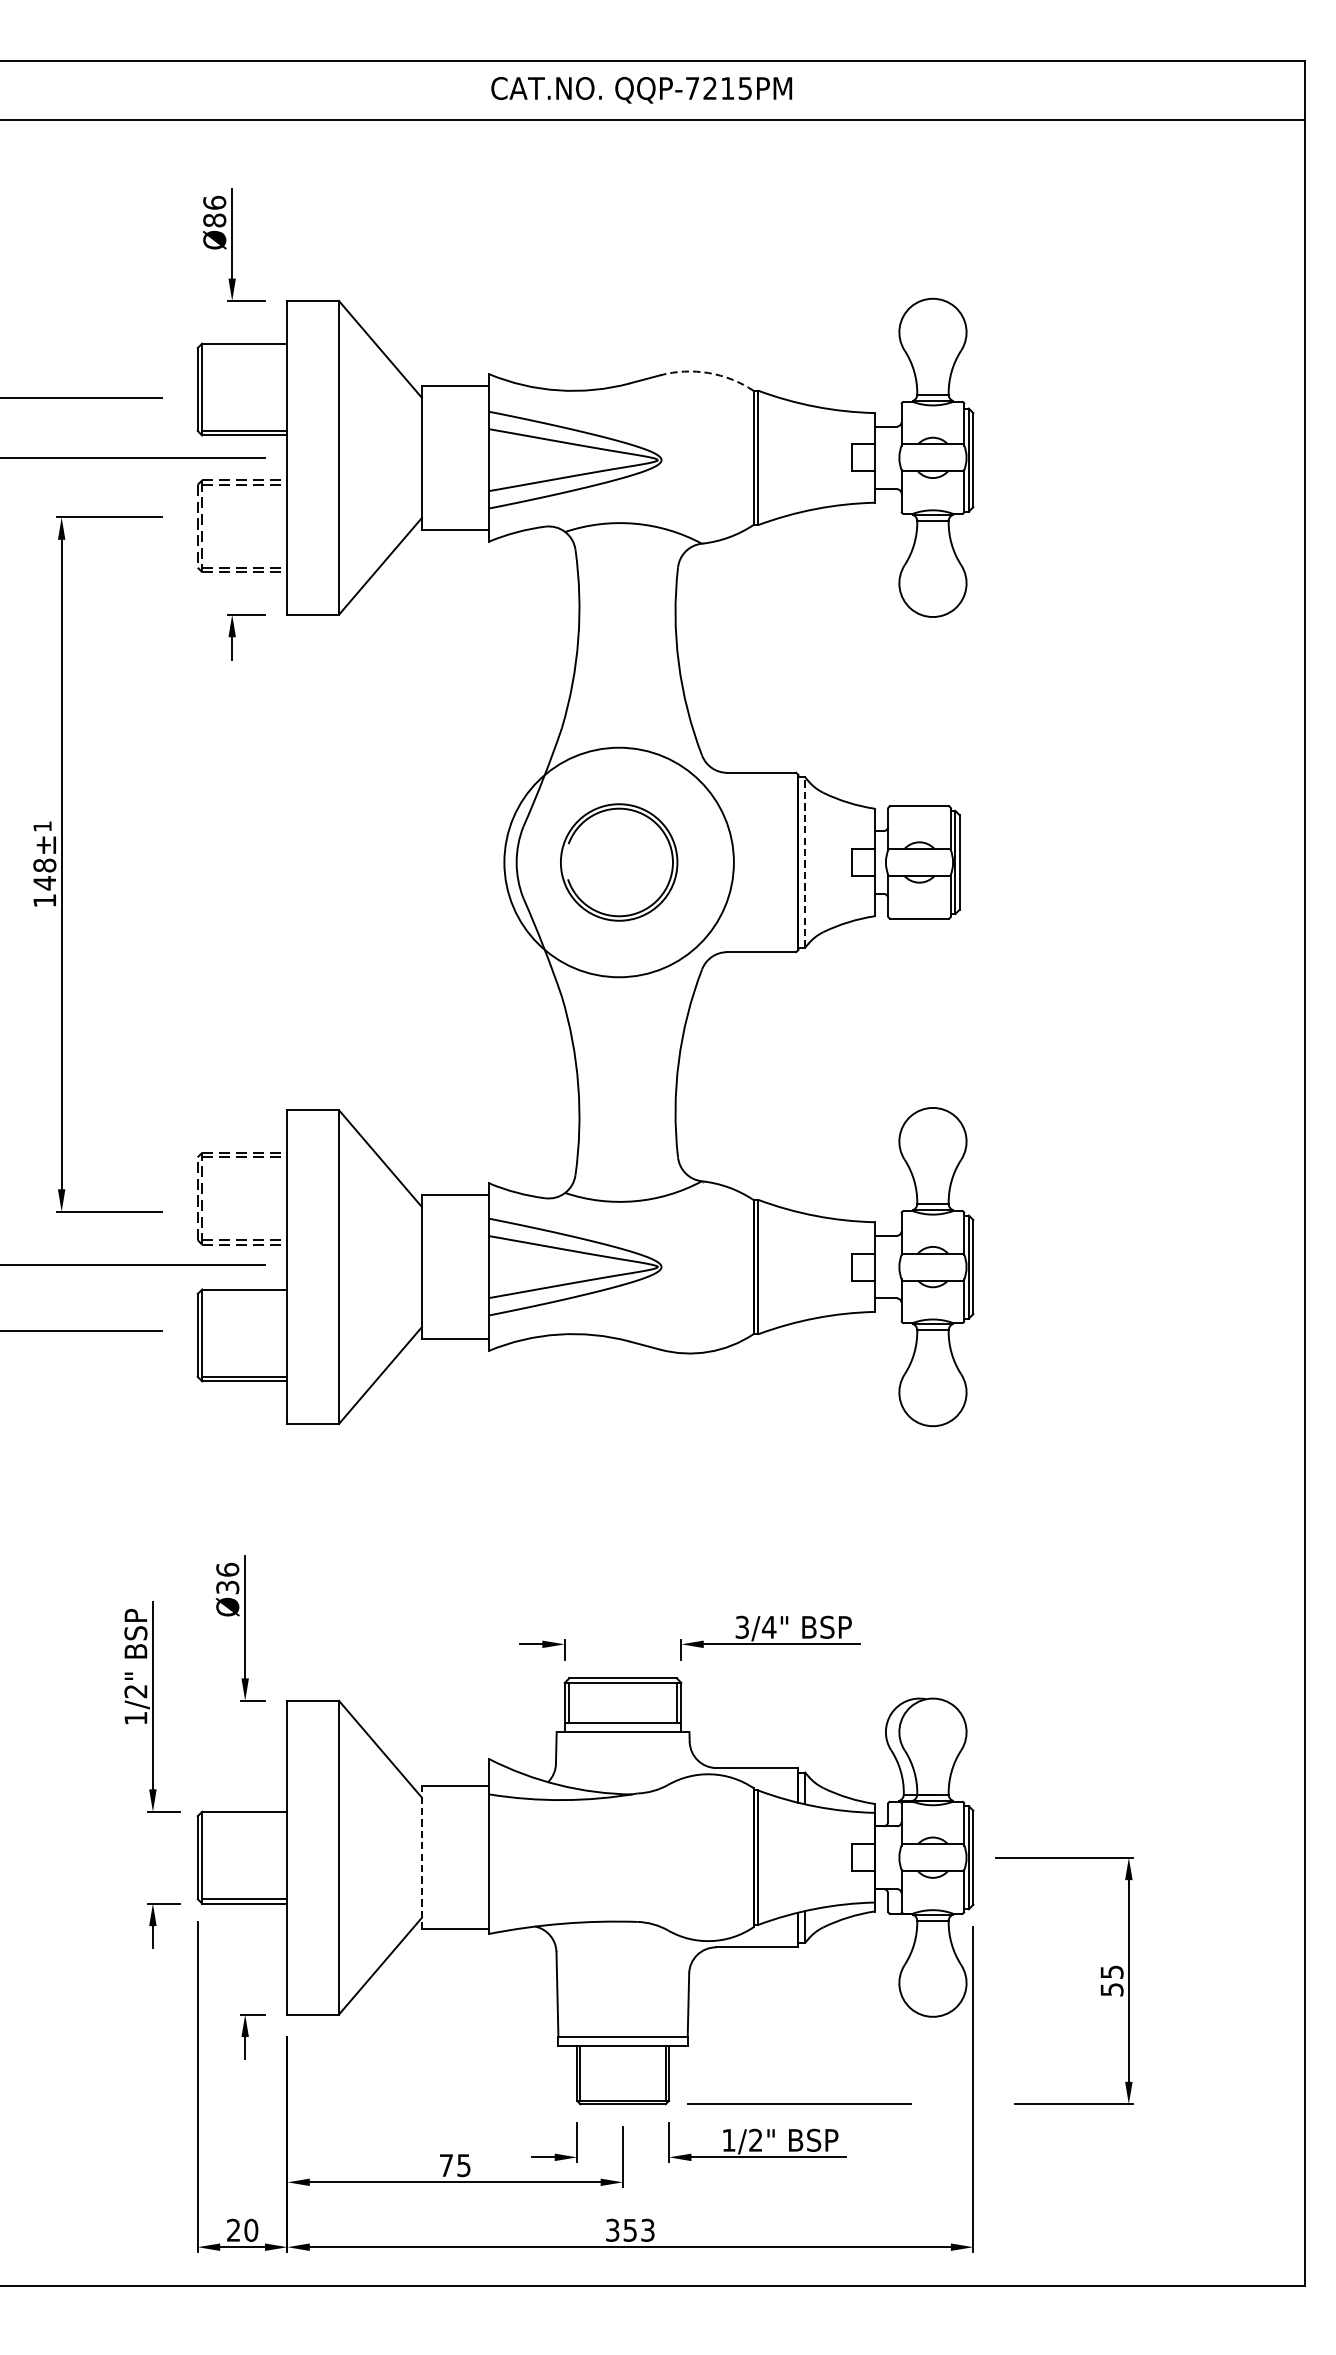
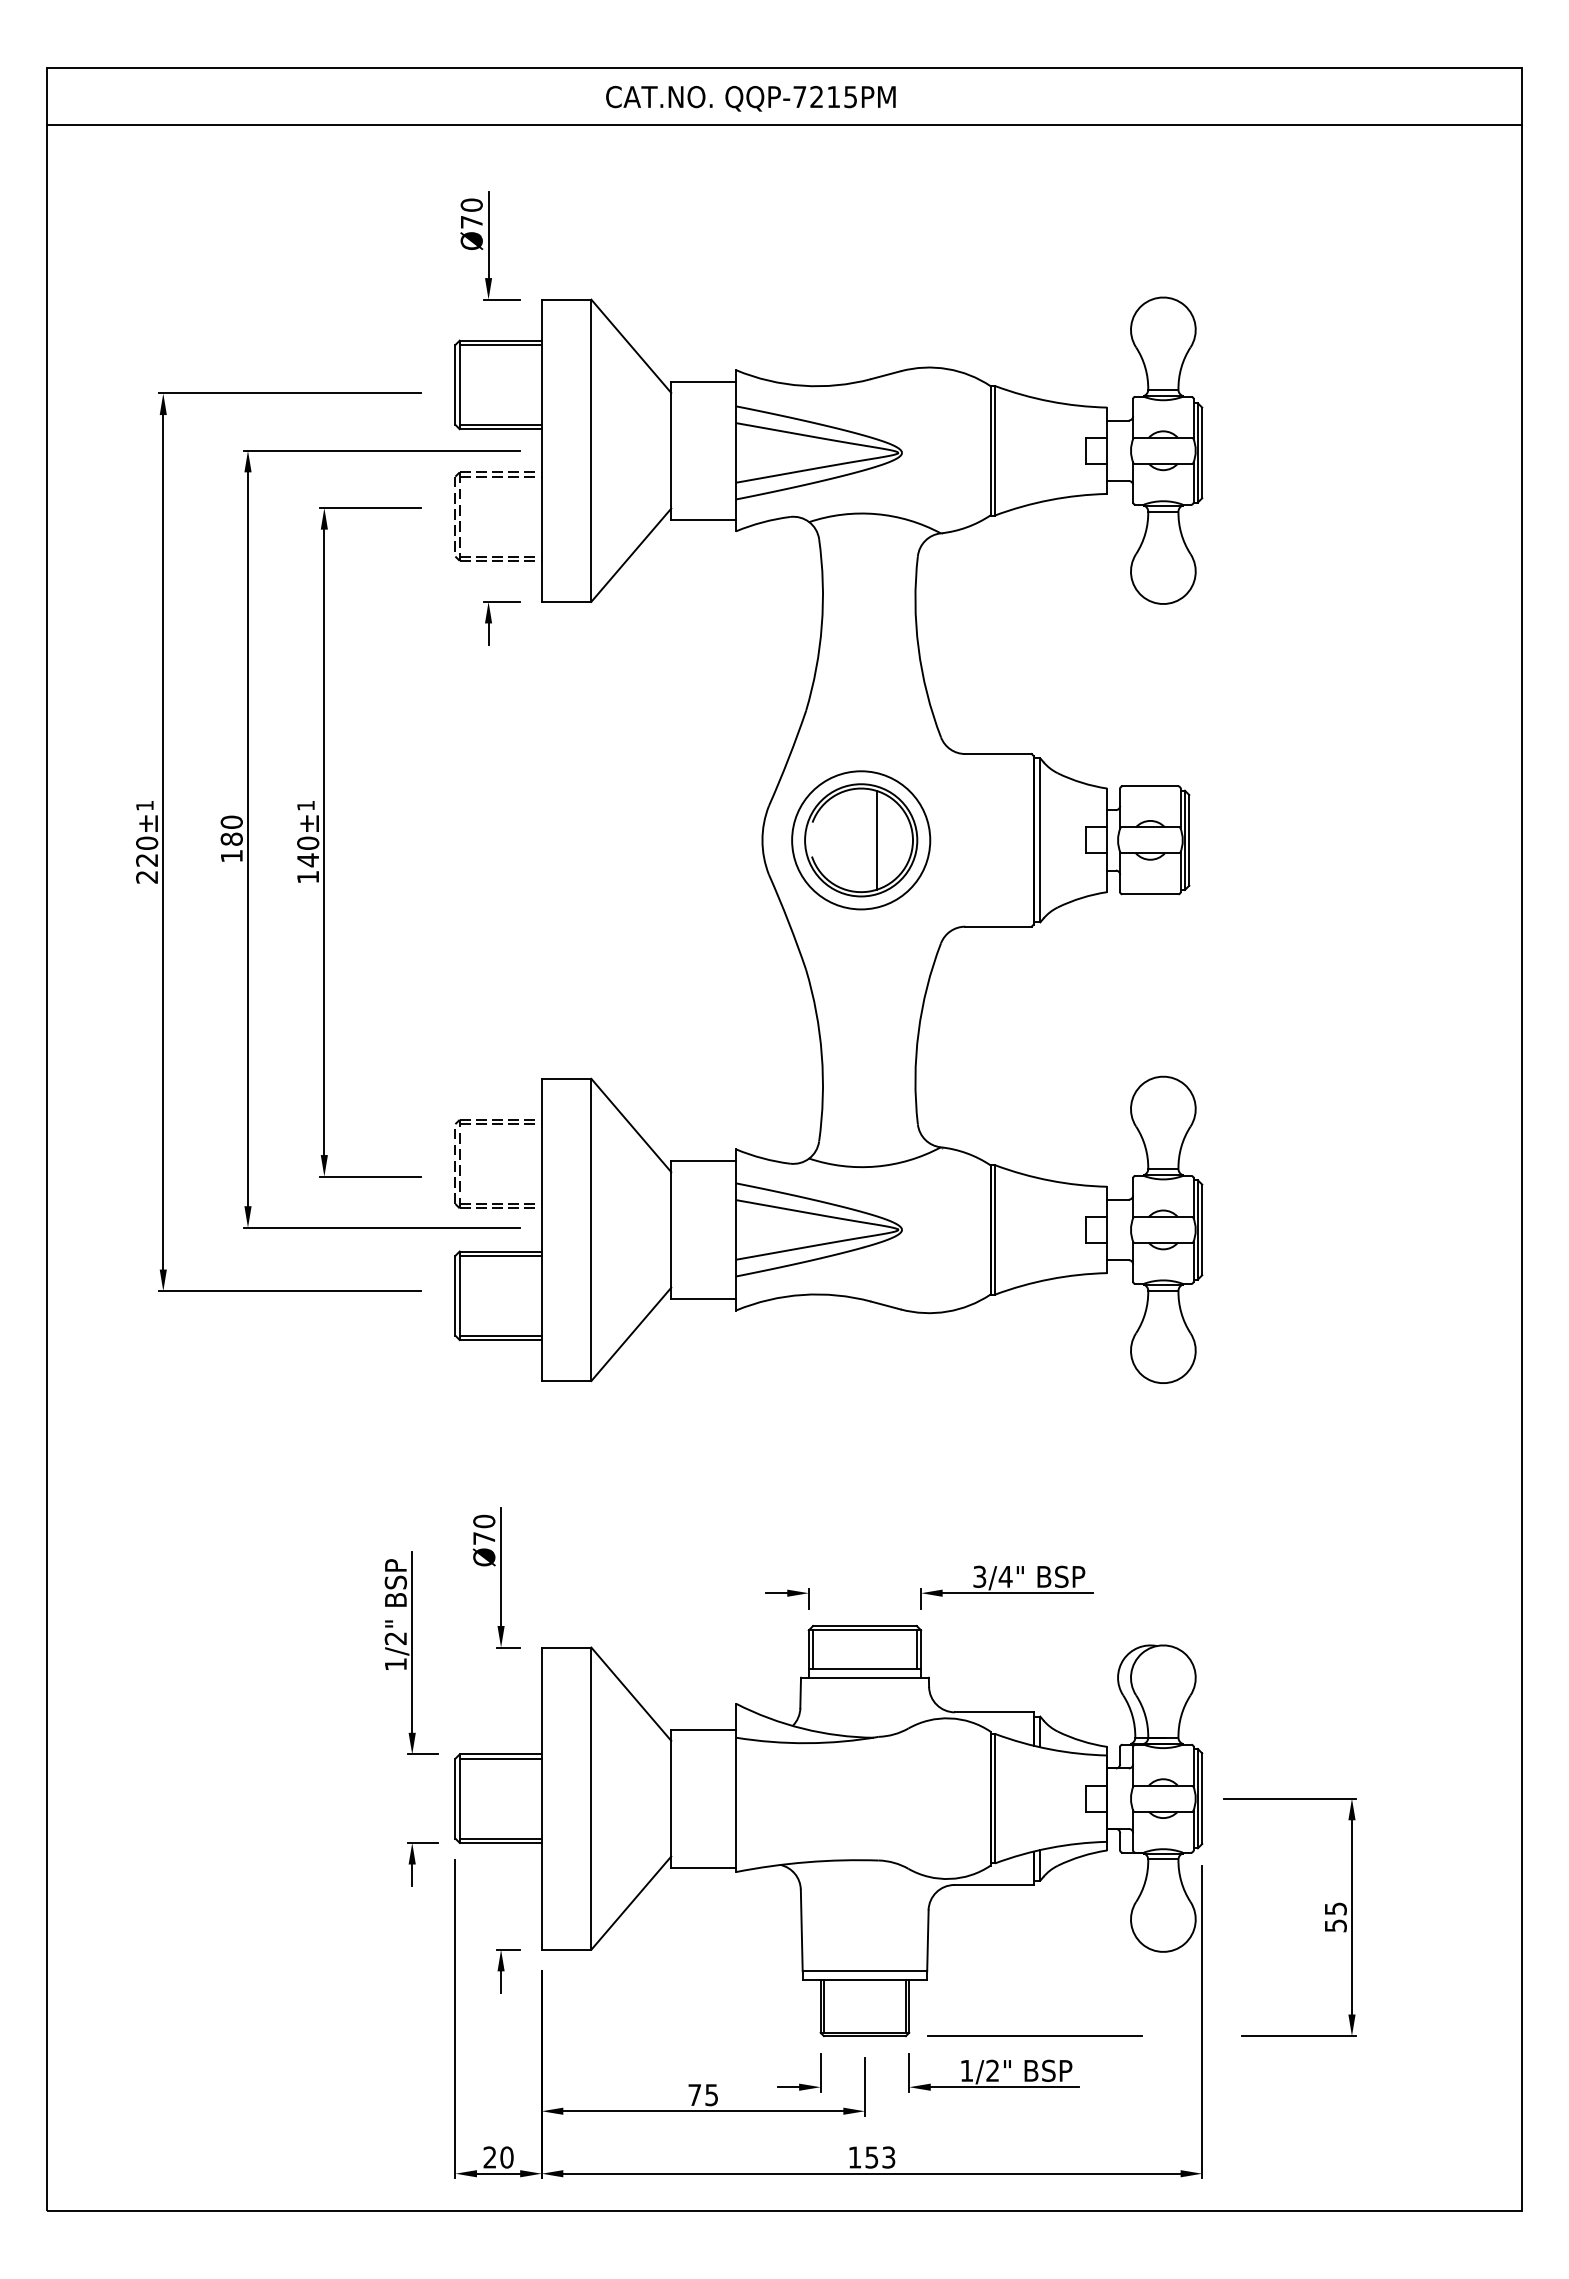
text: (641, 90) -> (750, 98), moved
text: (214, 211) -> (471, 213), Ø86 -> Ø70
line: (244, 348) -> (500, 345), added
arc: (708, 373) -> (947, 369), dashed -> solid
line: (635, 861) -> (876, 839), added
line: (805, 861) -> (1040, 839), dashed -> solid
circle: (619, 862) -> (861, 840), size x0.62
text: (44, 864) -> (307, 842), 148± -> 140±
line: (244, 1293) -> (500, 1255), added
text: (227, 1578) -> (484, 1529), Ø36 -> Ø70
line: (244, 1815) -> (500, 1758), added
line: (422, 1857) -> (671, 1798), dashed -> solid
text: (612, 2230) -> (854, 2157), 353 -> 153

